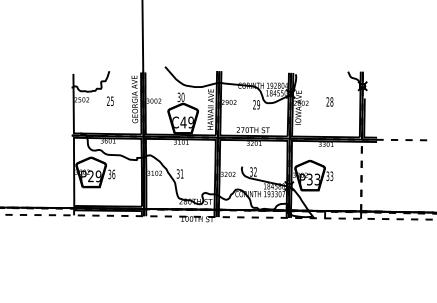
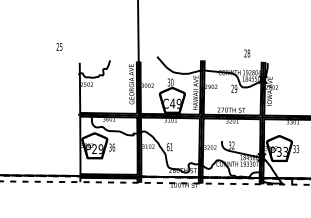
text: (110, 100) -> (59, 46), moved
text: (329, 101) -> (246, 53), moved
text: (177, 173) -> (167, 146), 31 -> 61

